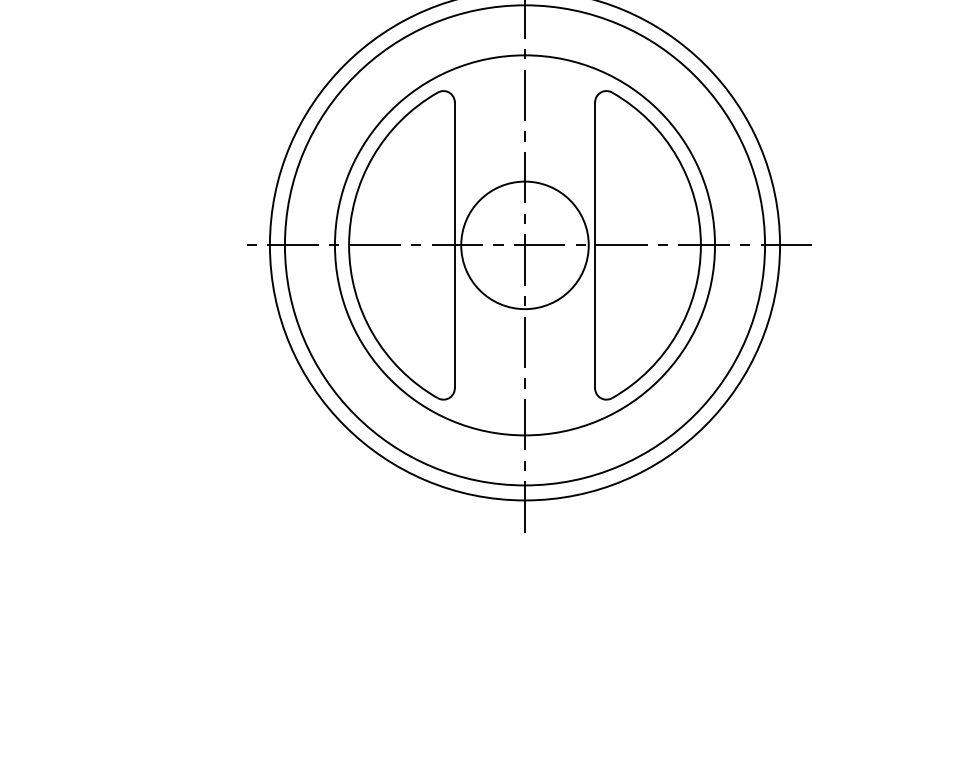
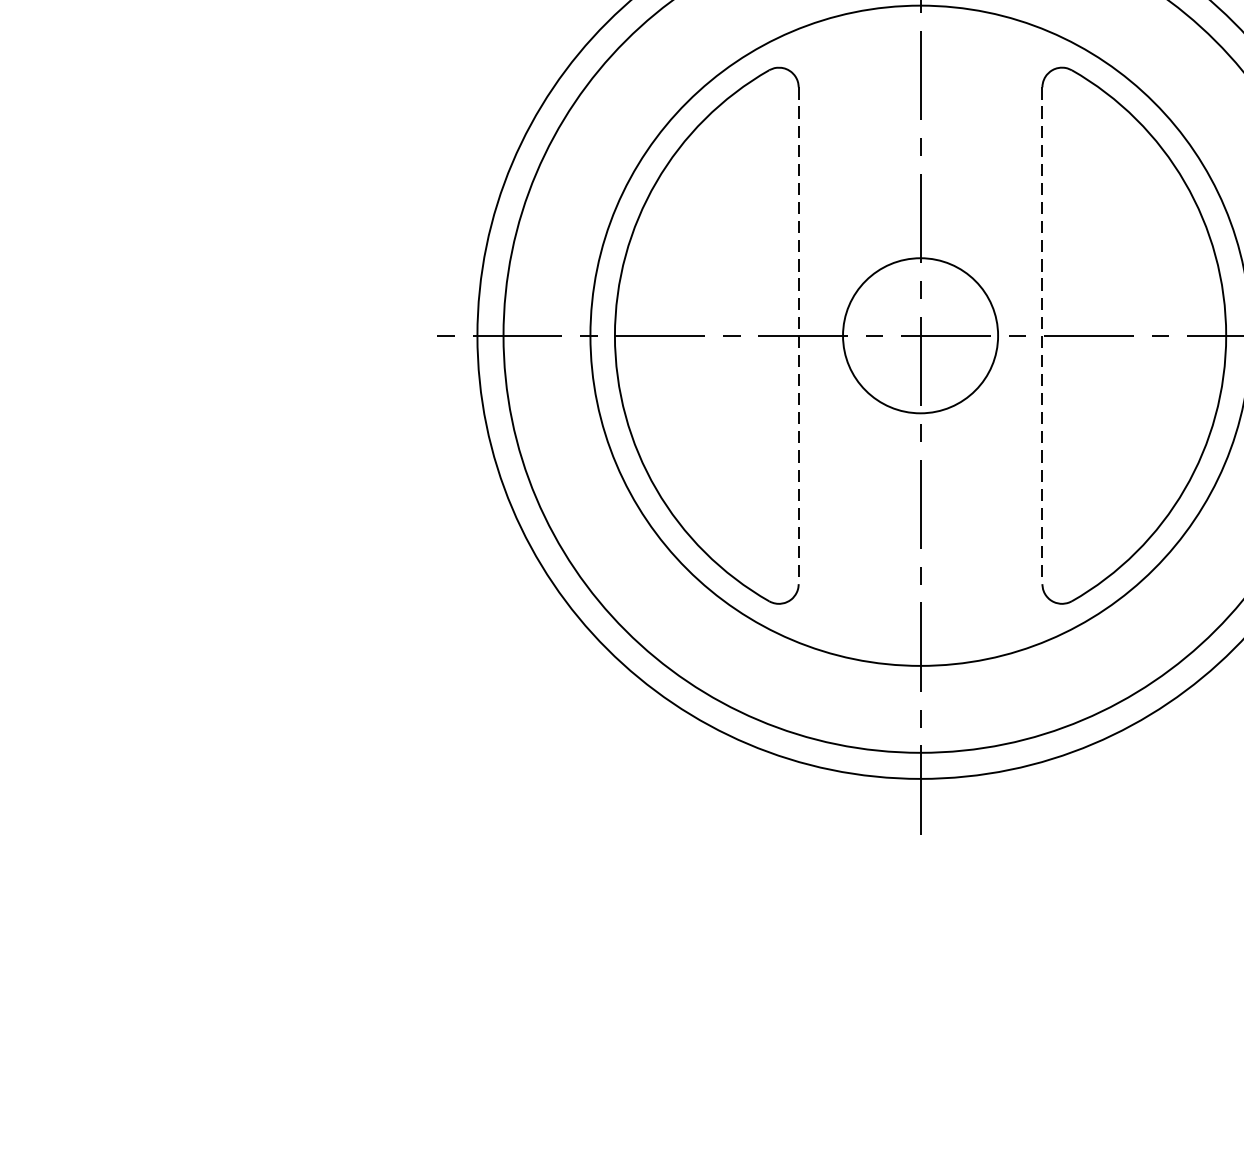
line: (454, 245) -> (798, 335), solid -> dashed
circle: (524, 245) -> (919, 335), size x0.7
line: (595, 245) -> (1043, 335), solid -> dashed

